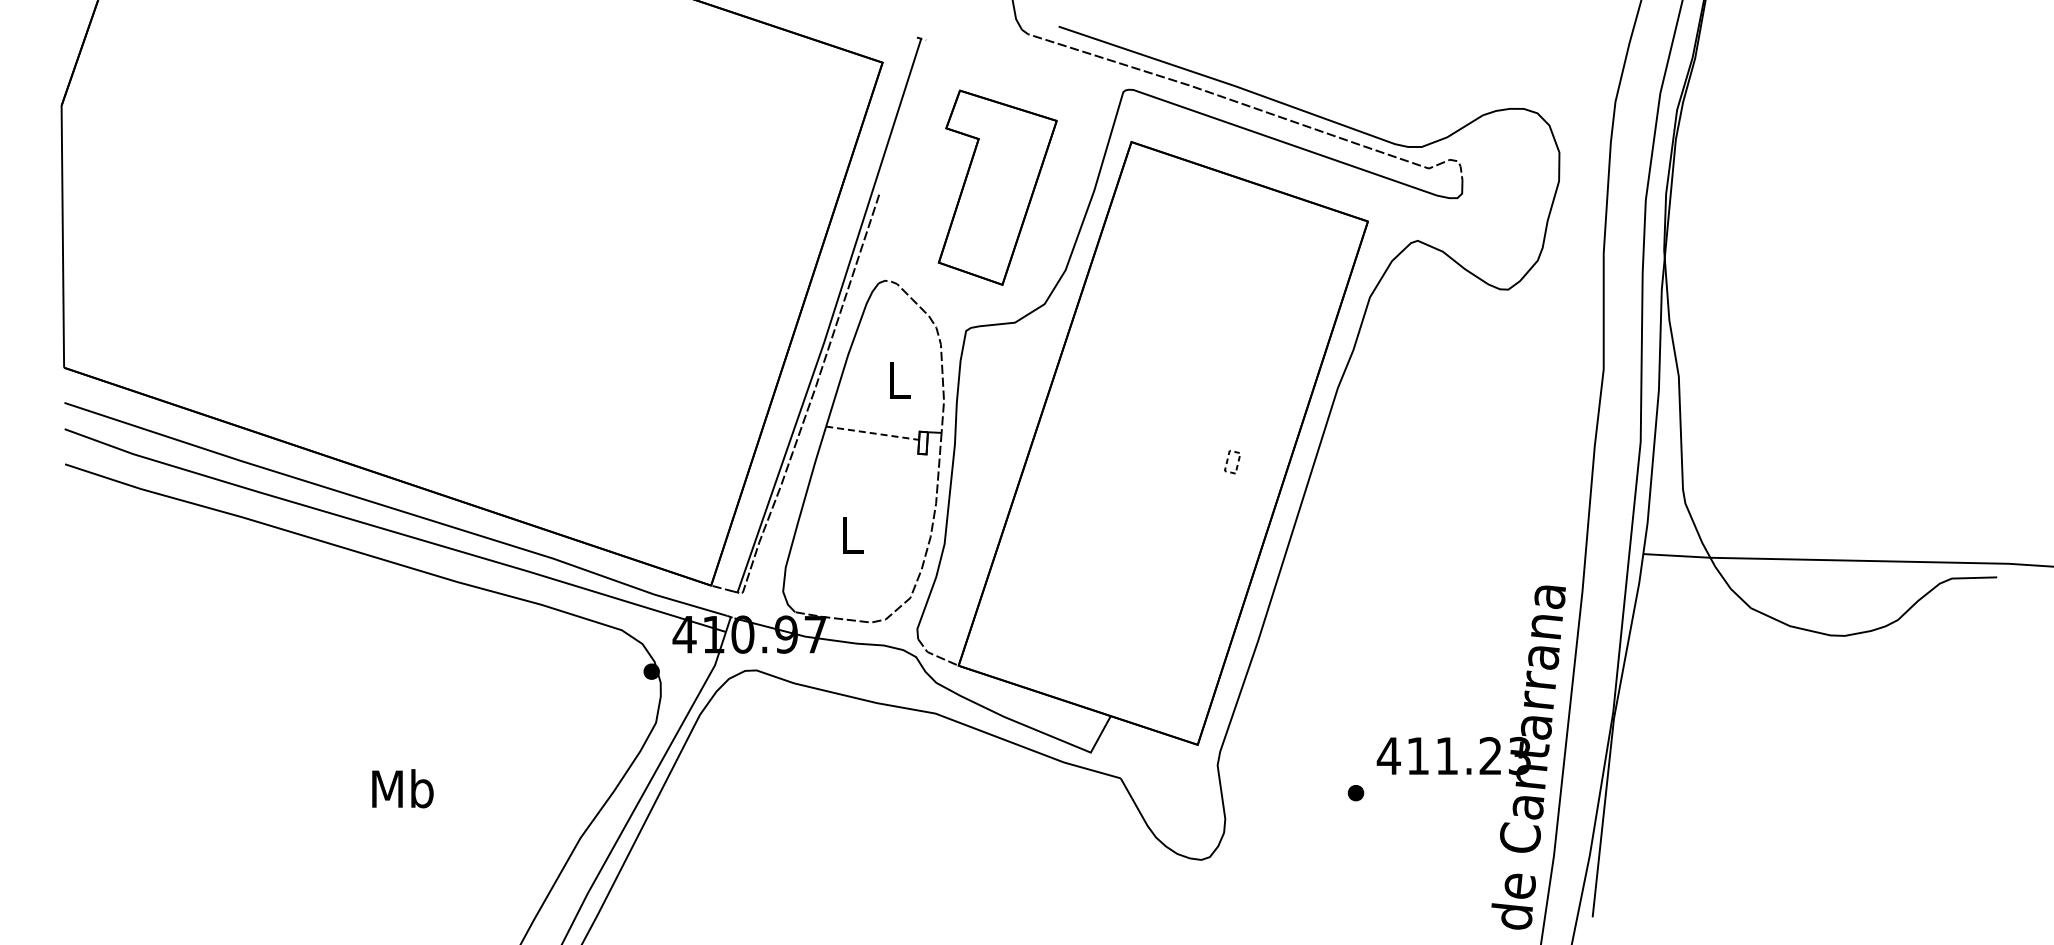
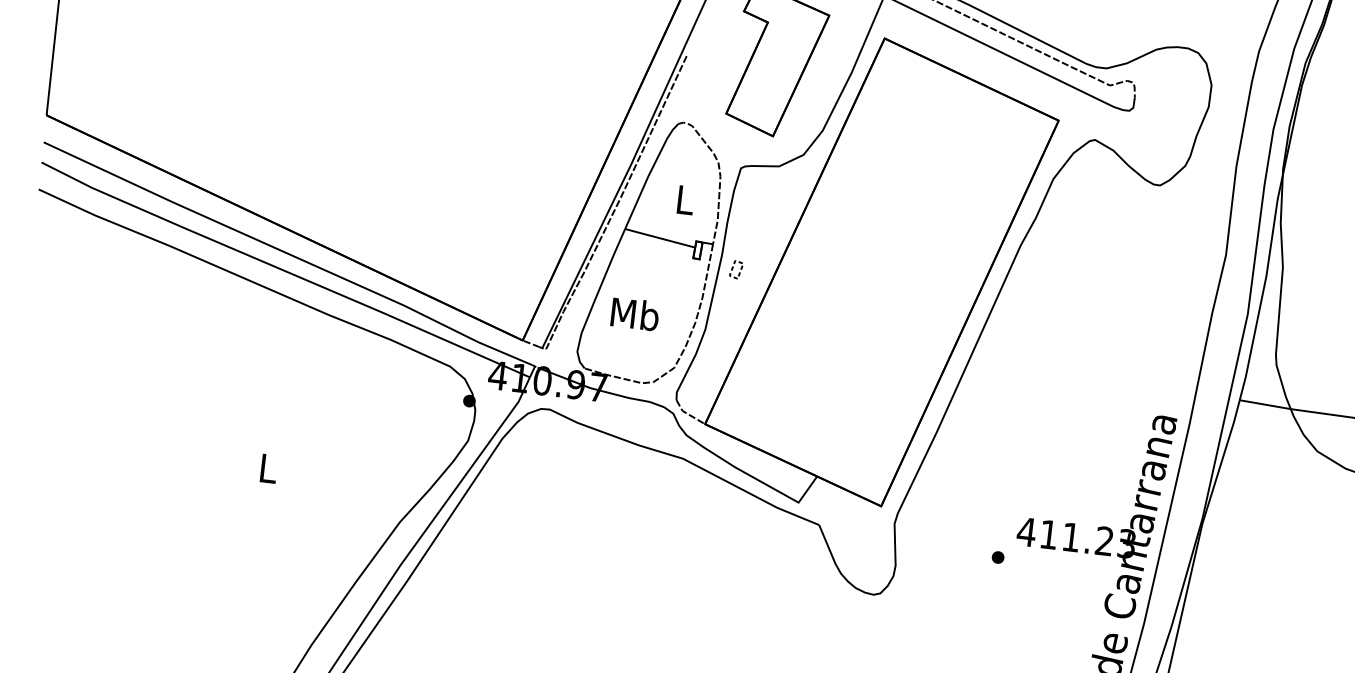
line: (872, 433) -> (660, 238), dashed -> solid
part: (1232, 461) -> (736, 269), moved
text: (851, 534) -> (634, 313), L -> Mb
text: (402, 788) -> (268, 468), Mb -> L

